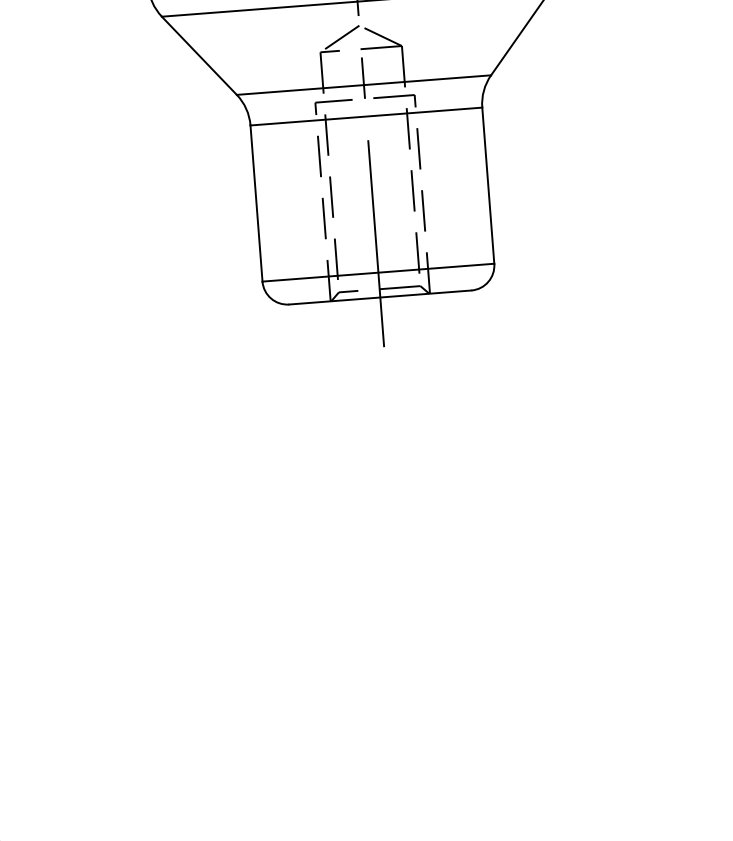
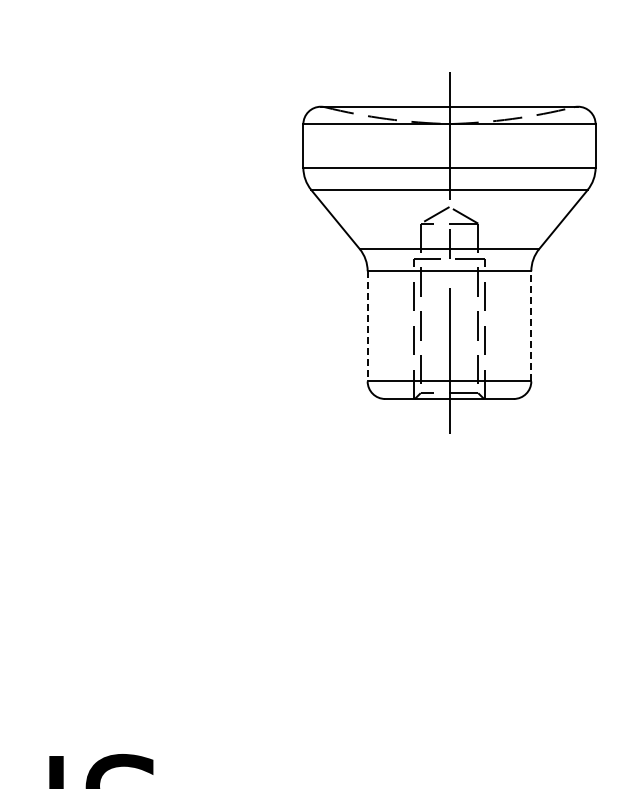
line: (488, 184) -> (531, 325), solid -> dashed
line: (256, 203) -> (367, 326), solid -> dashed

